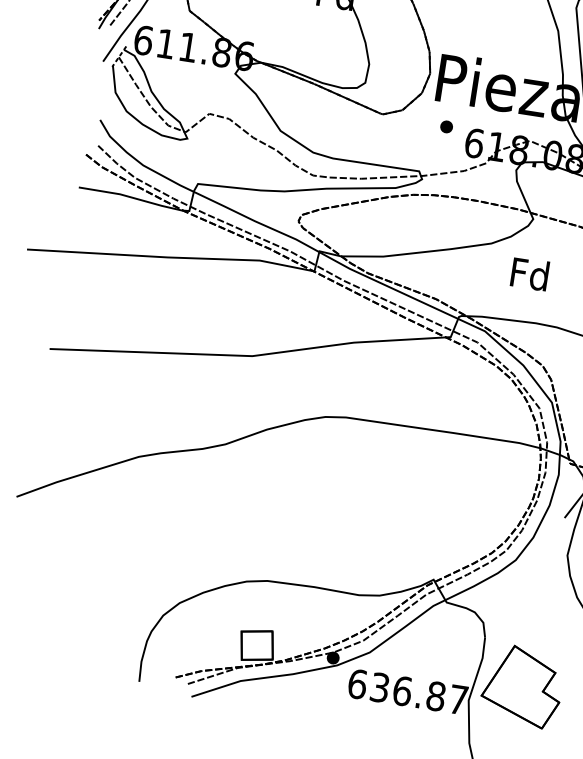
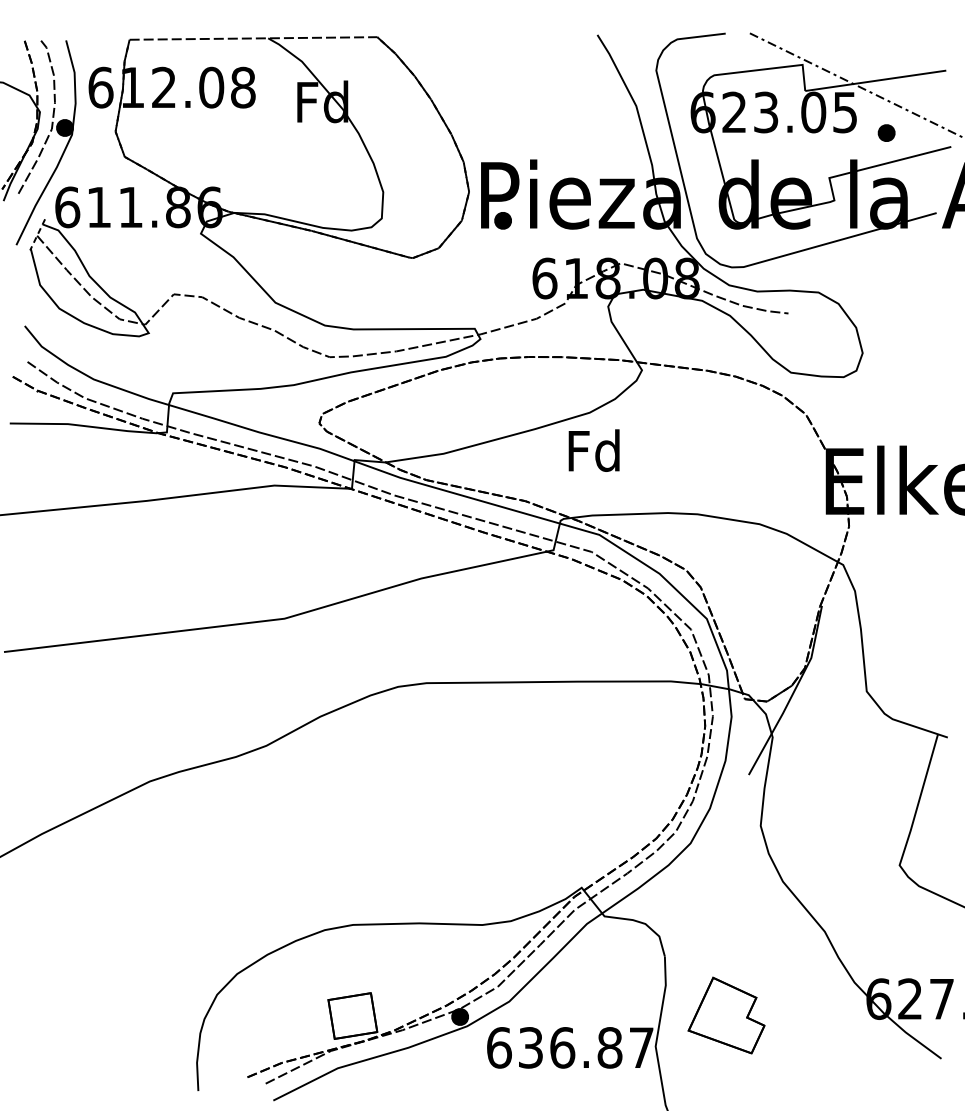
part: (446, 126) -> (502, 220), moved
text: (529, 273) -> (593, 450), moved
part: (522, 686) -> (726, 1015), size x0.7

